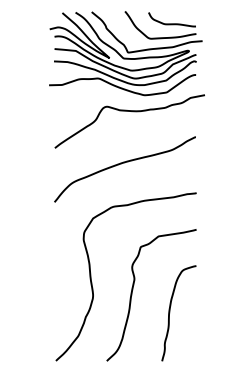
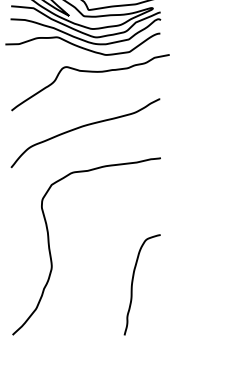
curve: (133, 289) -> (94, 259), removed

